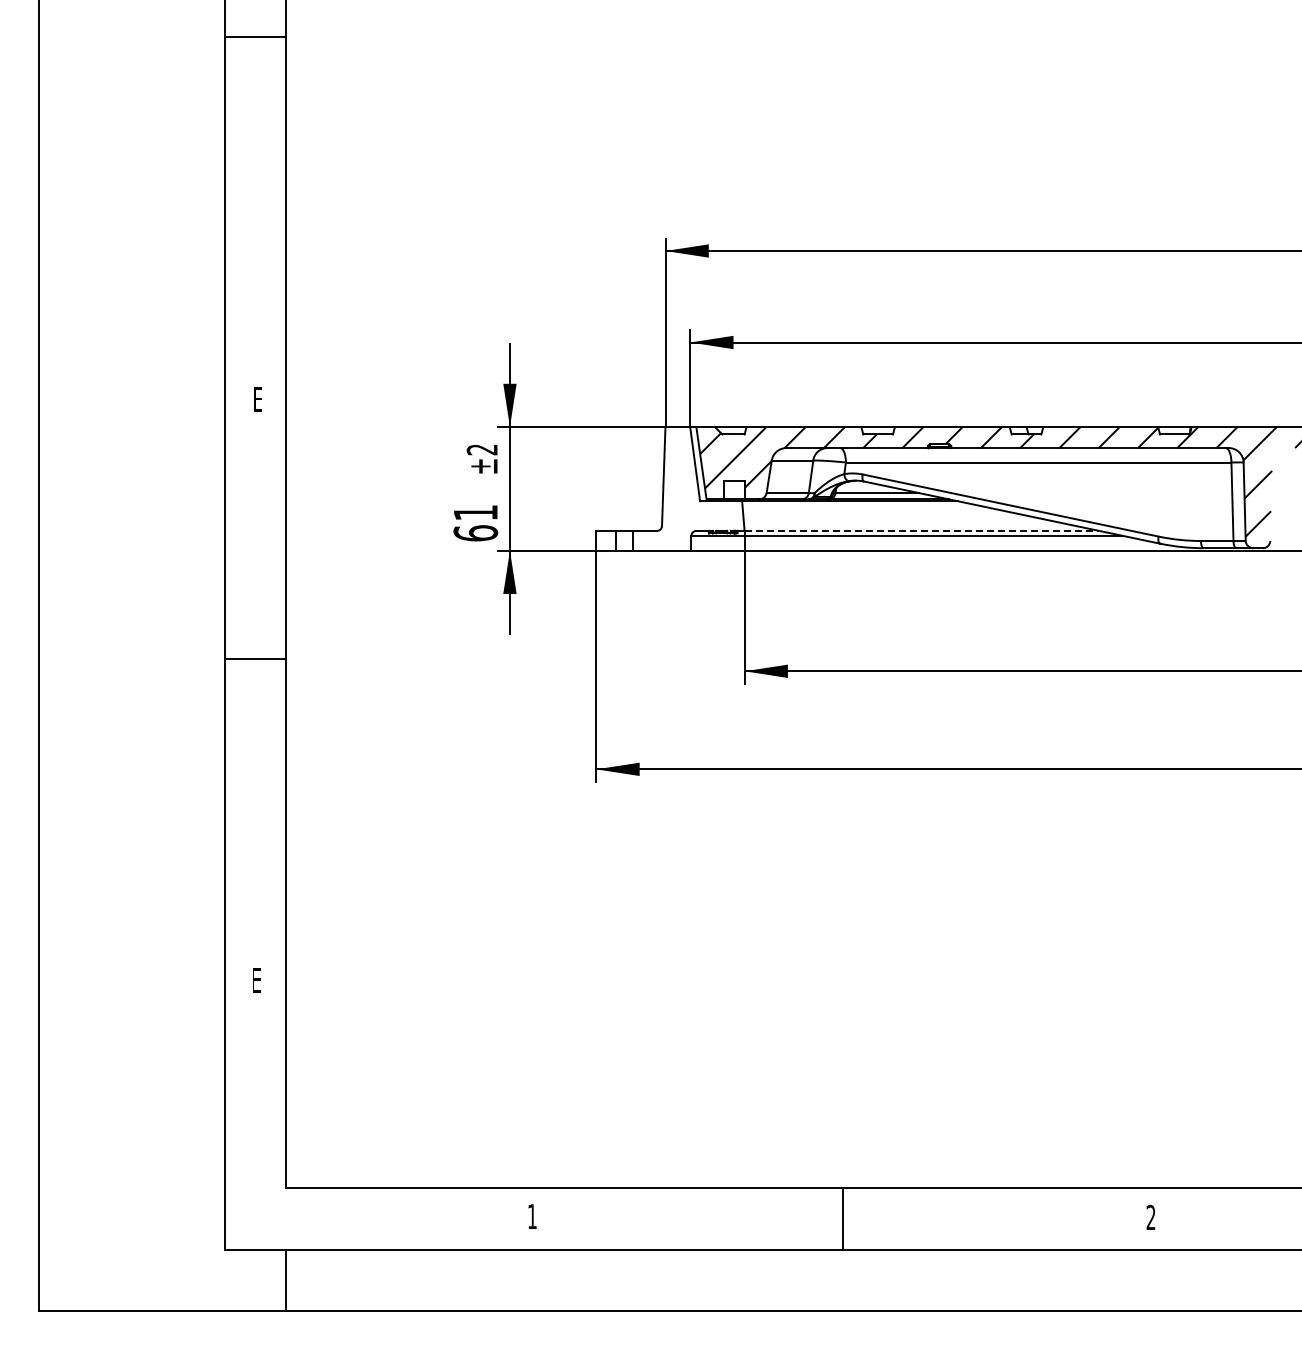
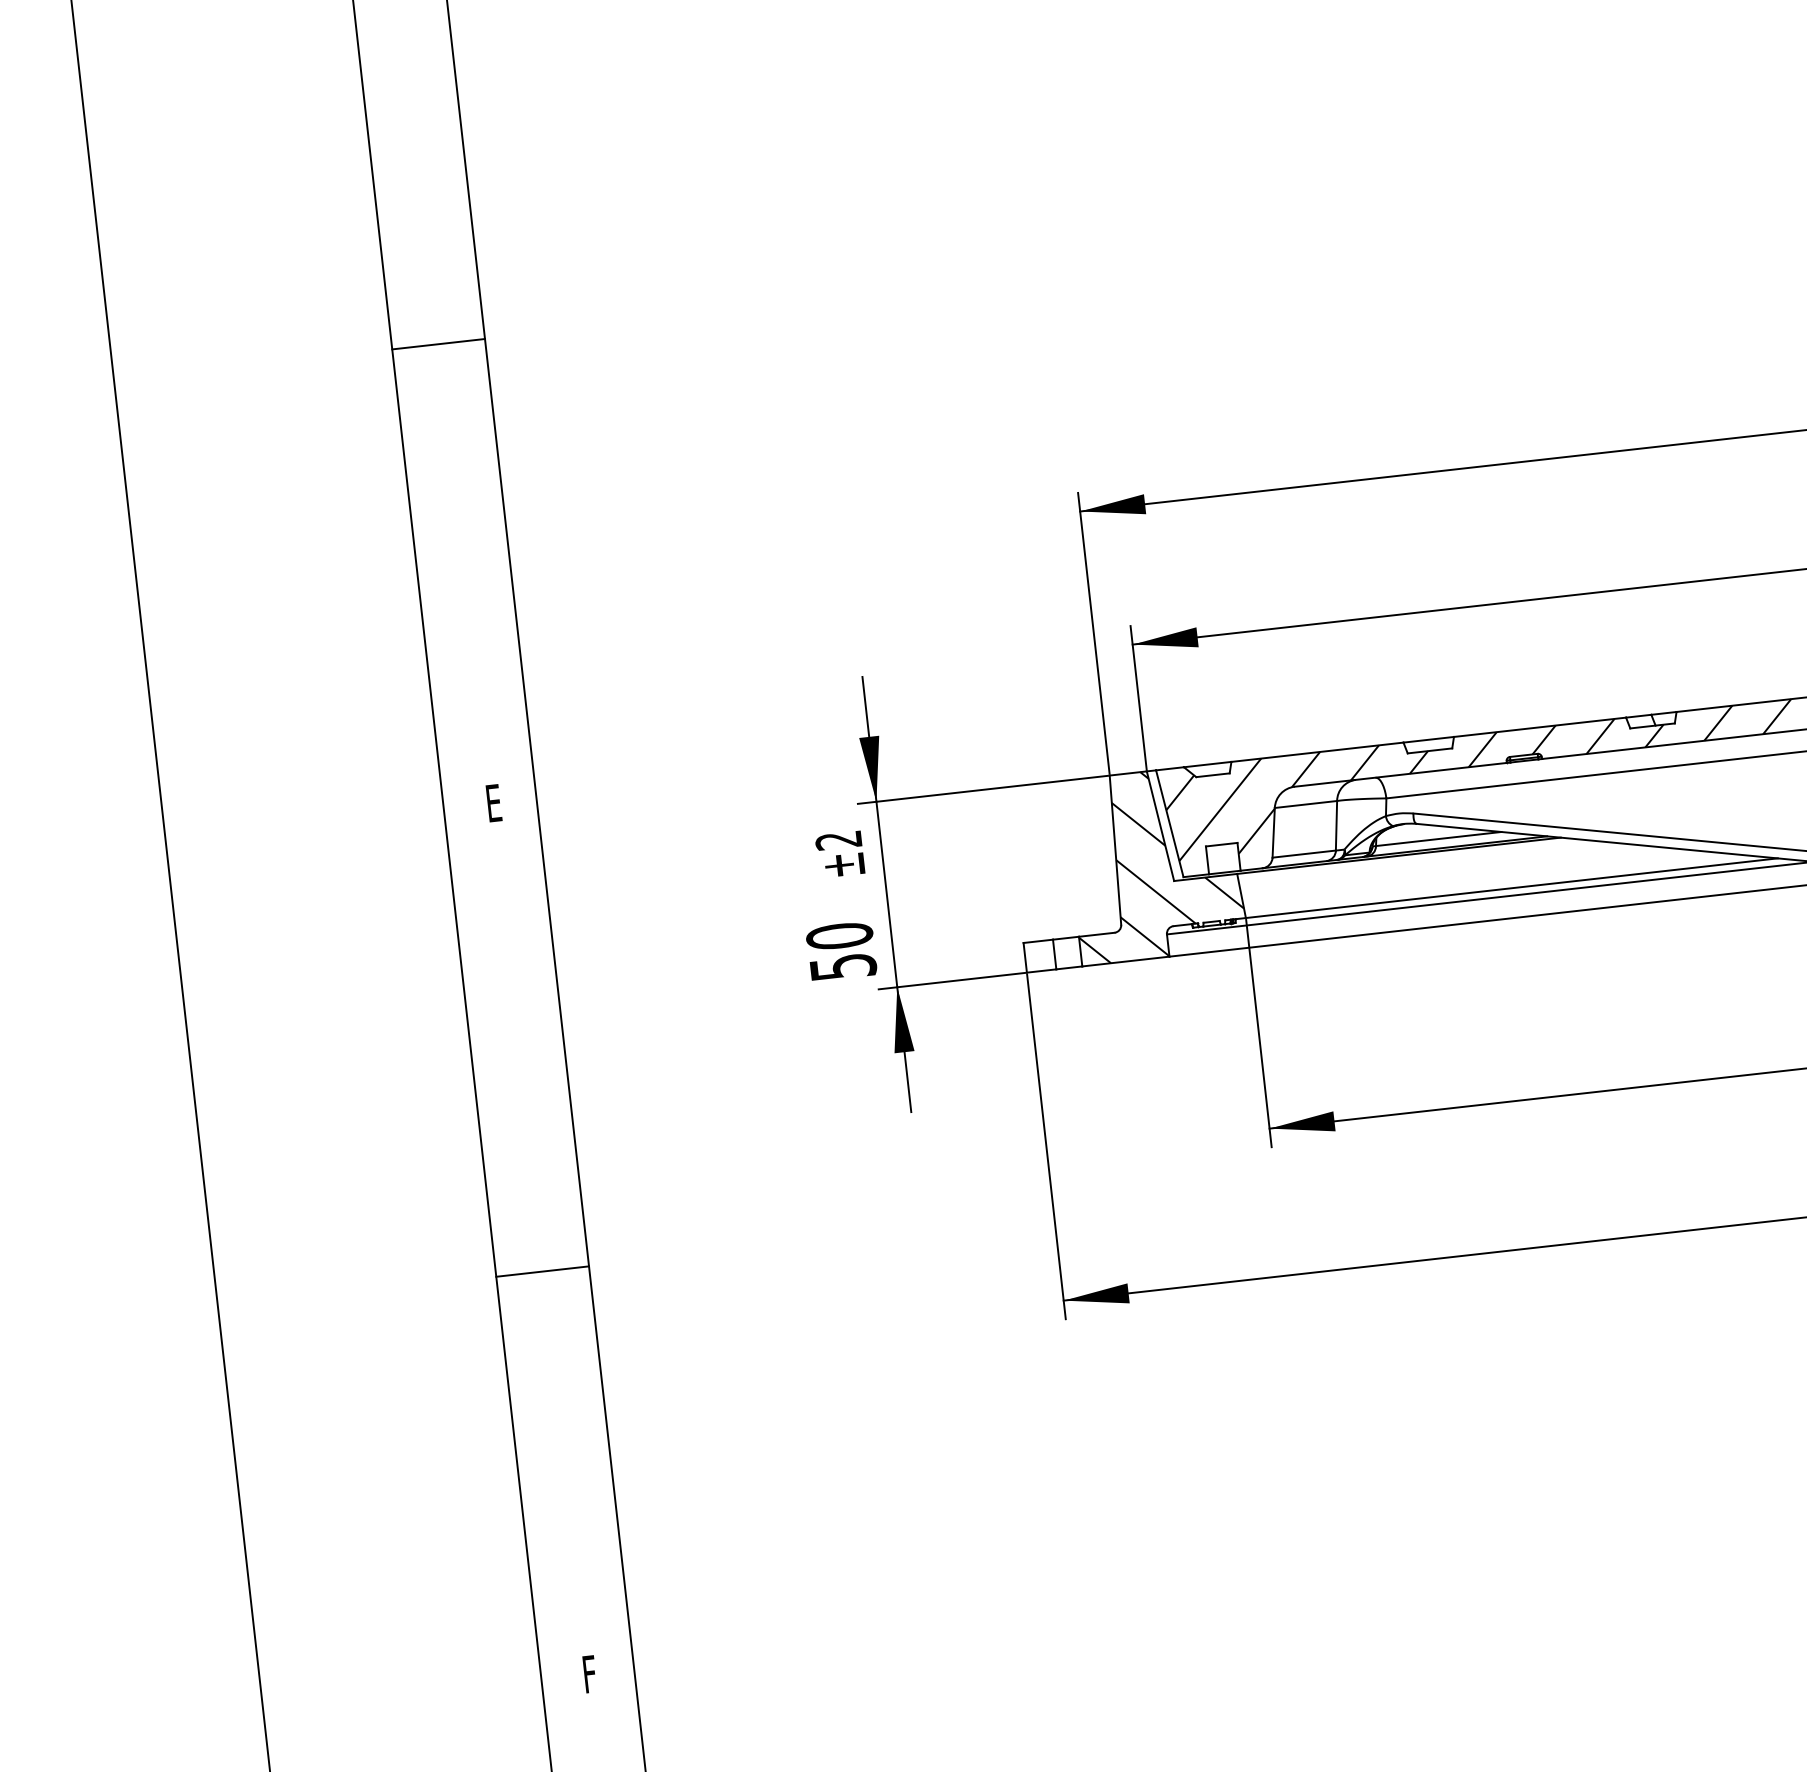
line: (255, 37) -> (438, 344), moved
hatch: (688, 488) -> (1154, 863), added
text: (475, 522) -> (840, 950), 61 -> 50
line: (922, 530) -> (1512, 887), dashed -> solid
line: (255, 658) -> (542, 1271), moved
text: (257, 981) -> (591, 1675), E -> F

